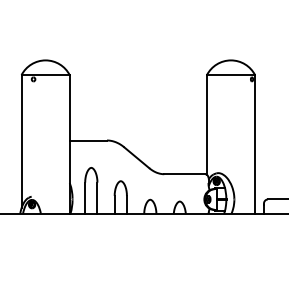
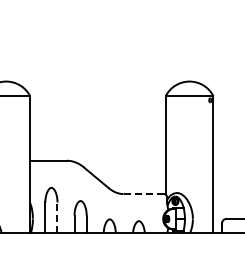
line: (184, 174) -> (143, 194), solid -> dashed
line: (97, 198) -> (57, 218), solid -> dashed

